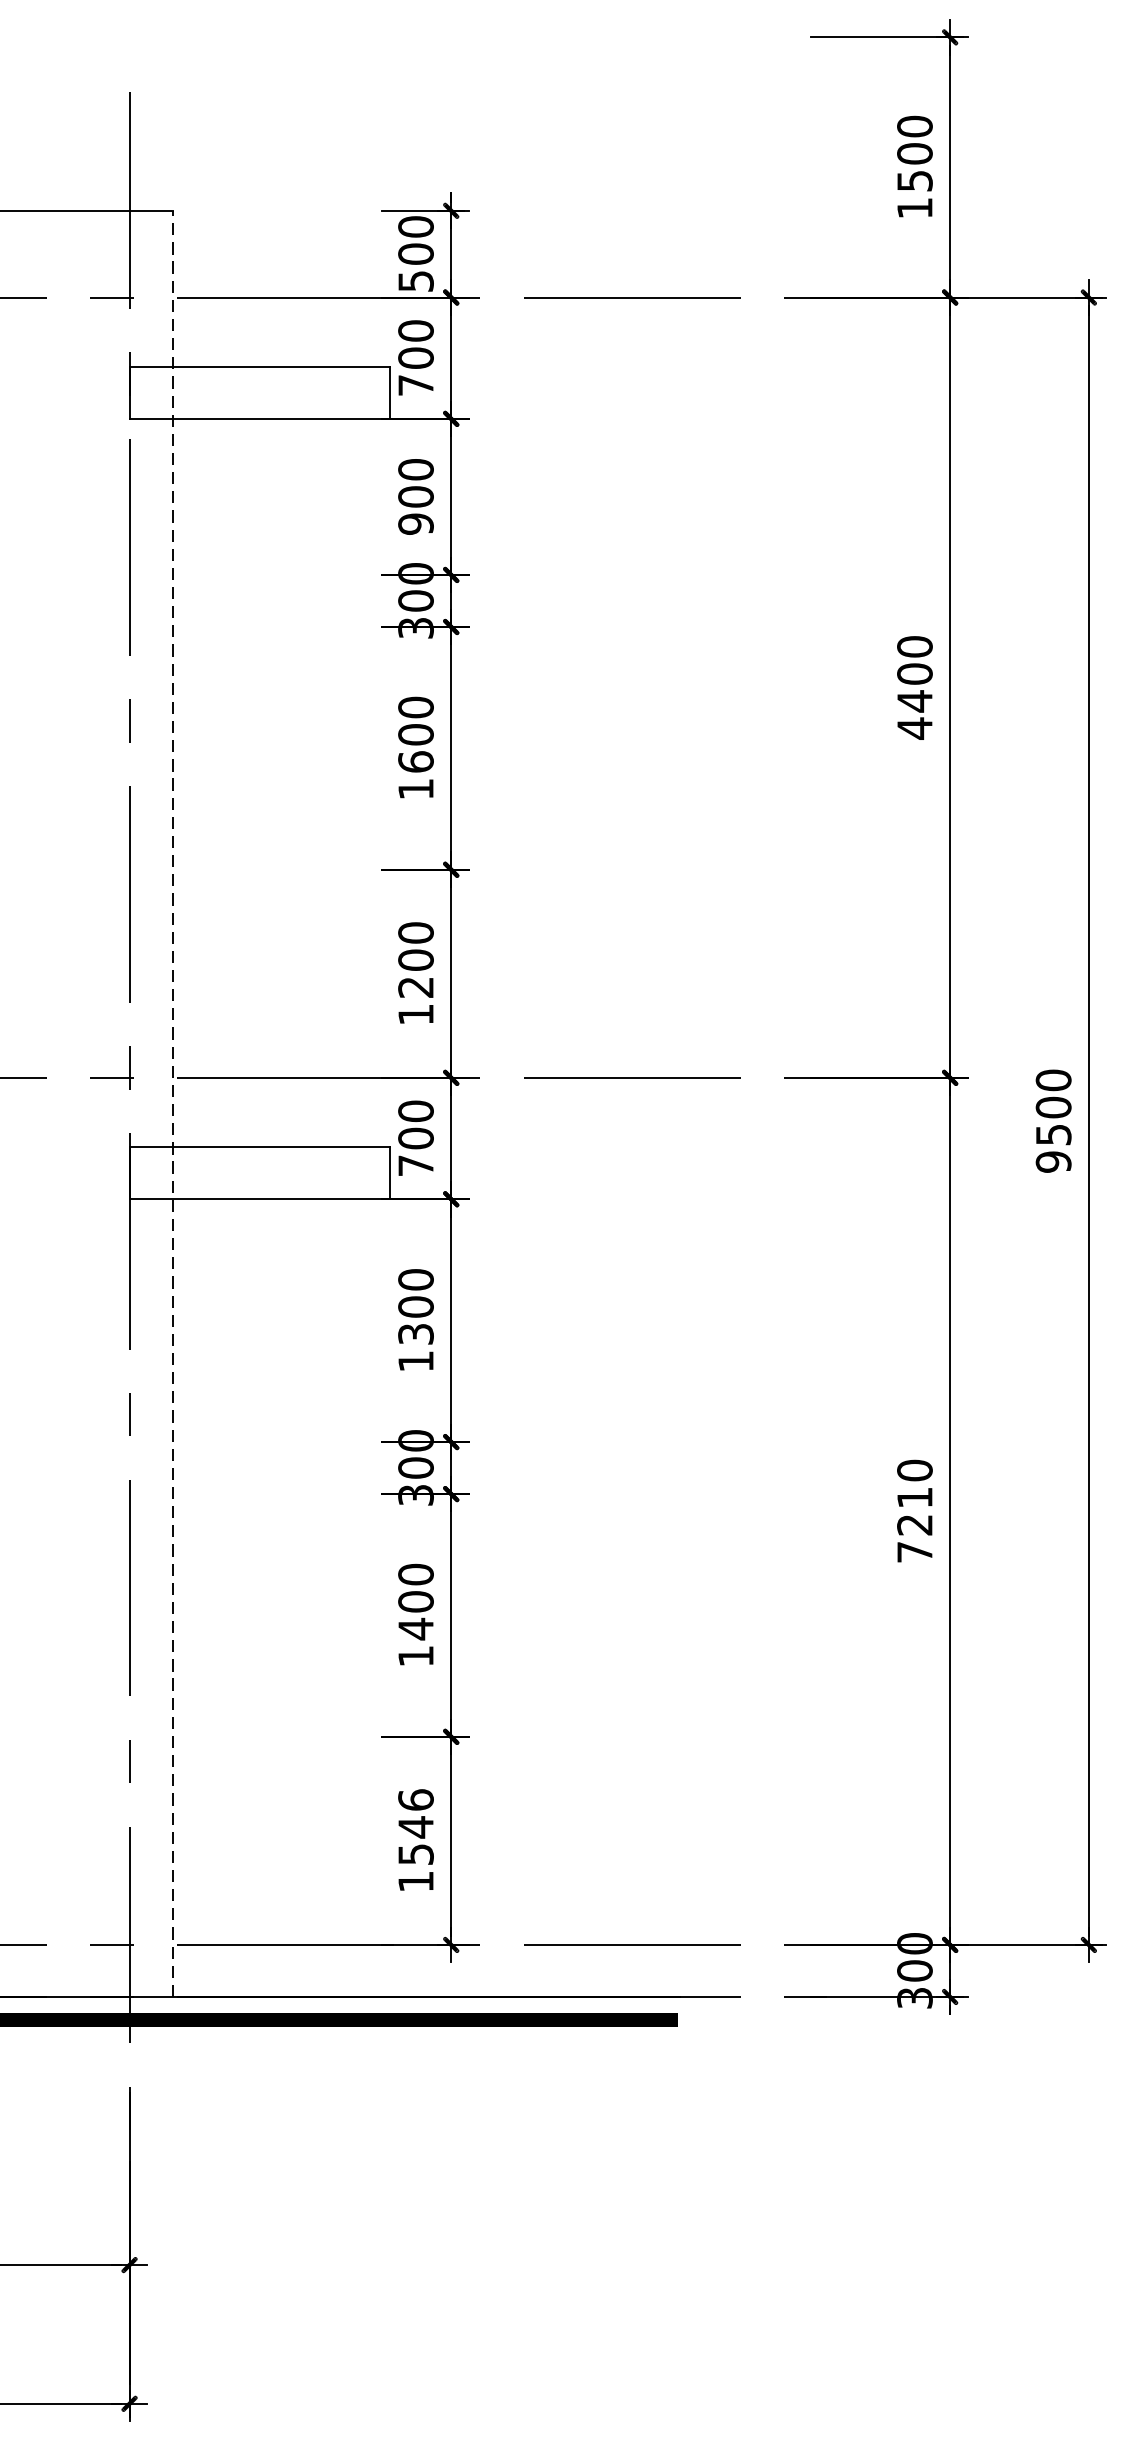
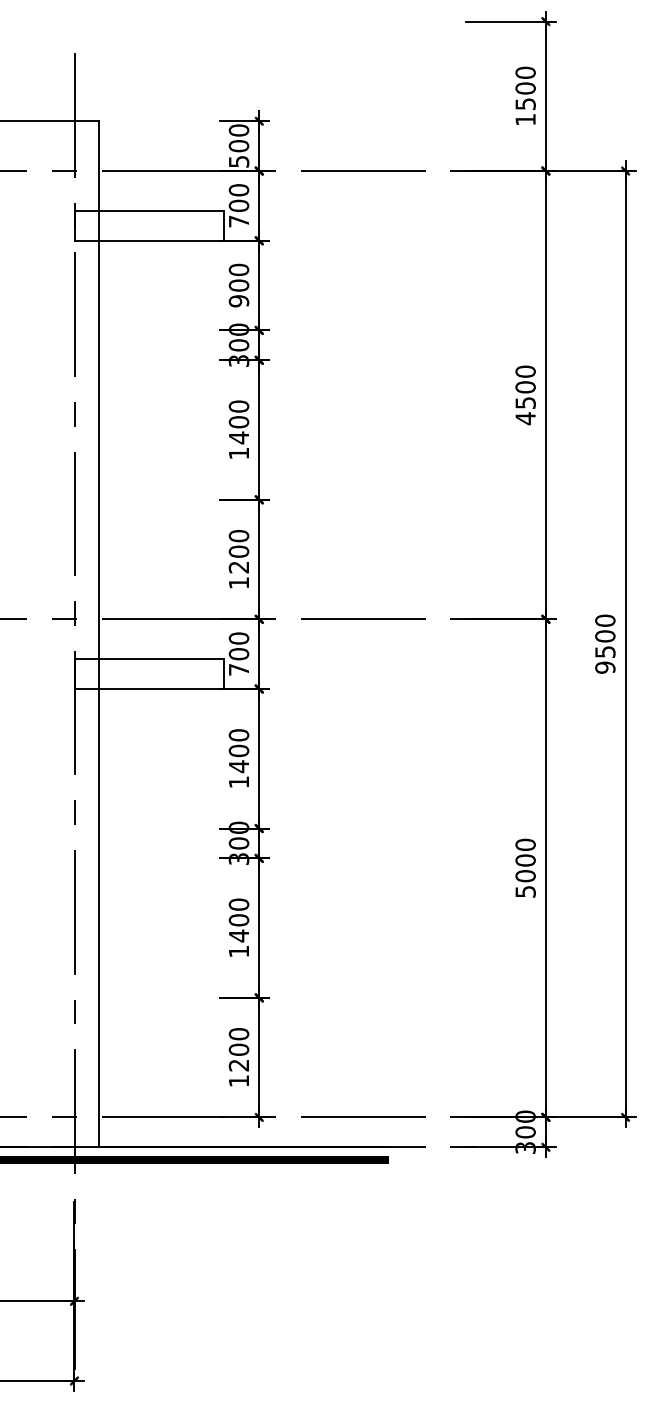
text: (914, 700) -> (525, 402), 4400 -> 4500
text: (415, 761) -> (238, 437), 1600 -> 1400
line: (173, 1102) -> (99, 633), dashed -> solid
text: (415, 1334) -> (238, 766), 1300 -> 1400
text: (914, 1523) -> (525, 875), 7210 -> 5000
text: (415, 1826) -> (238, 1049), 1546 -> 1200

